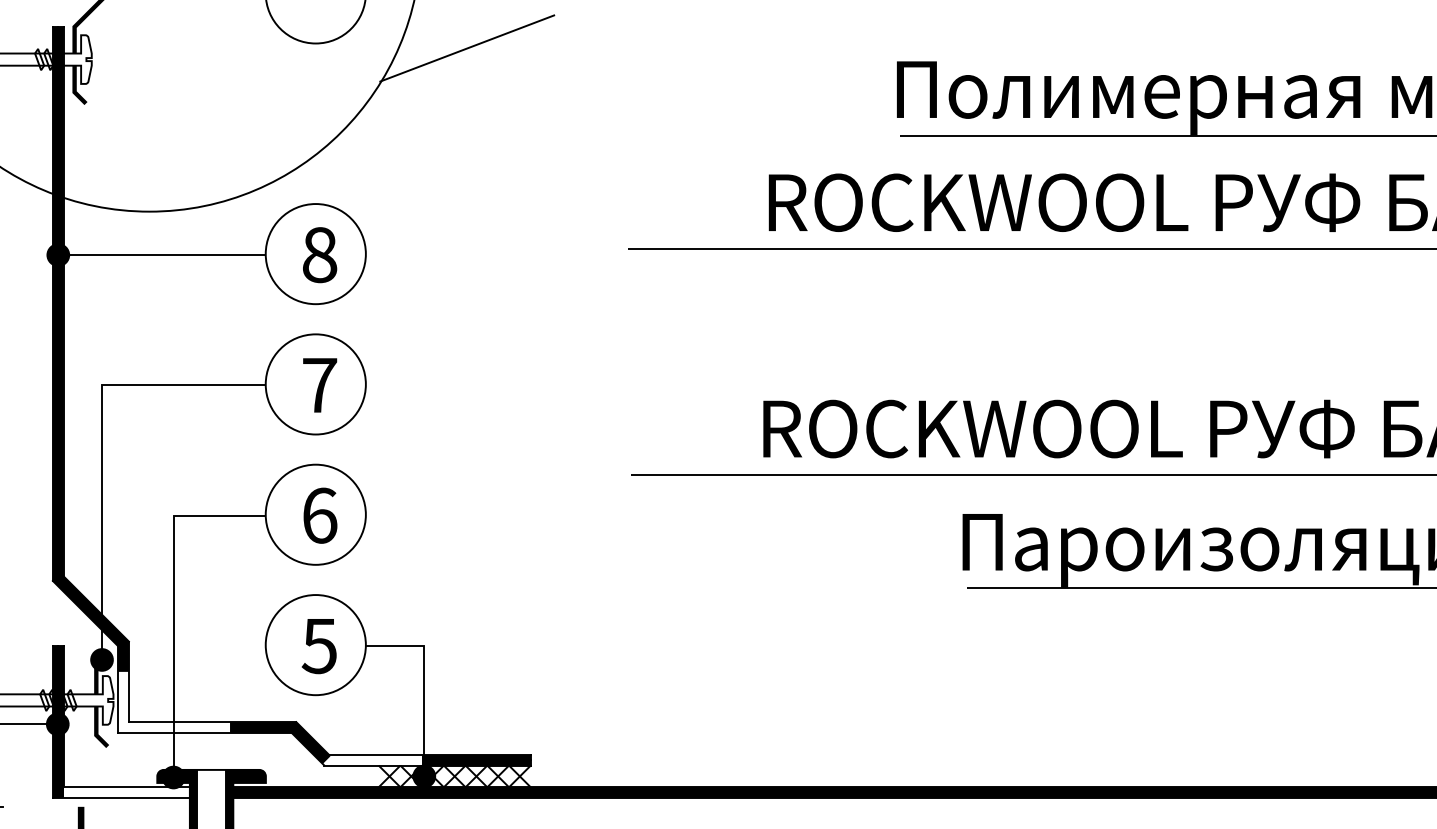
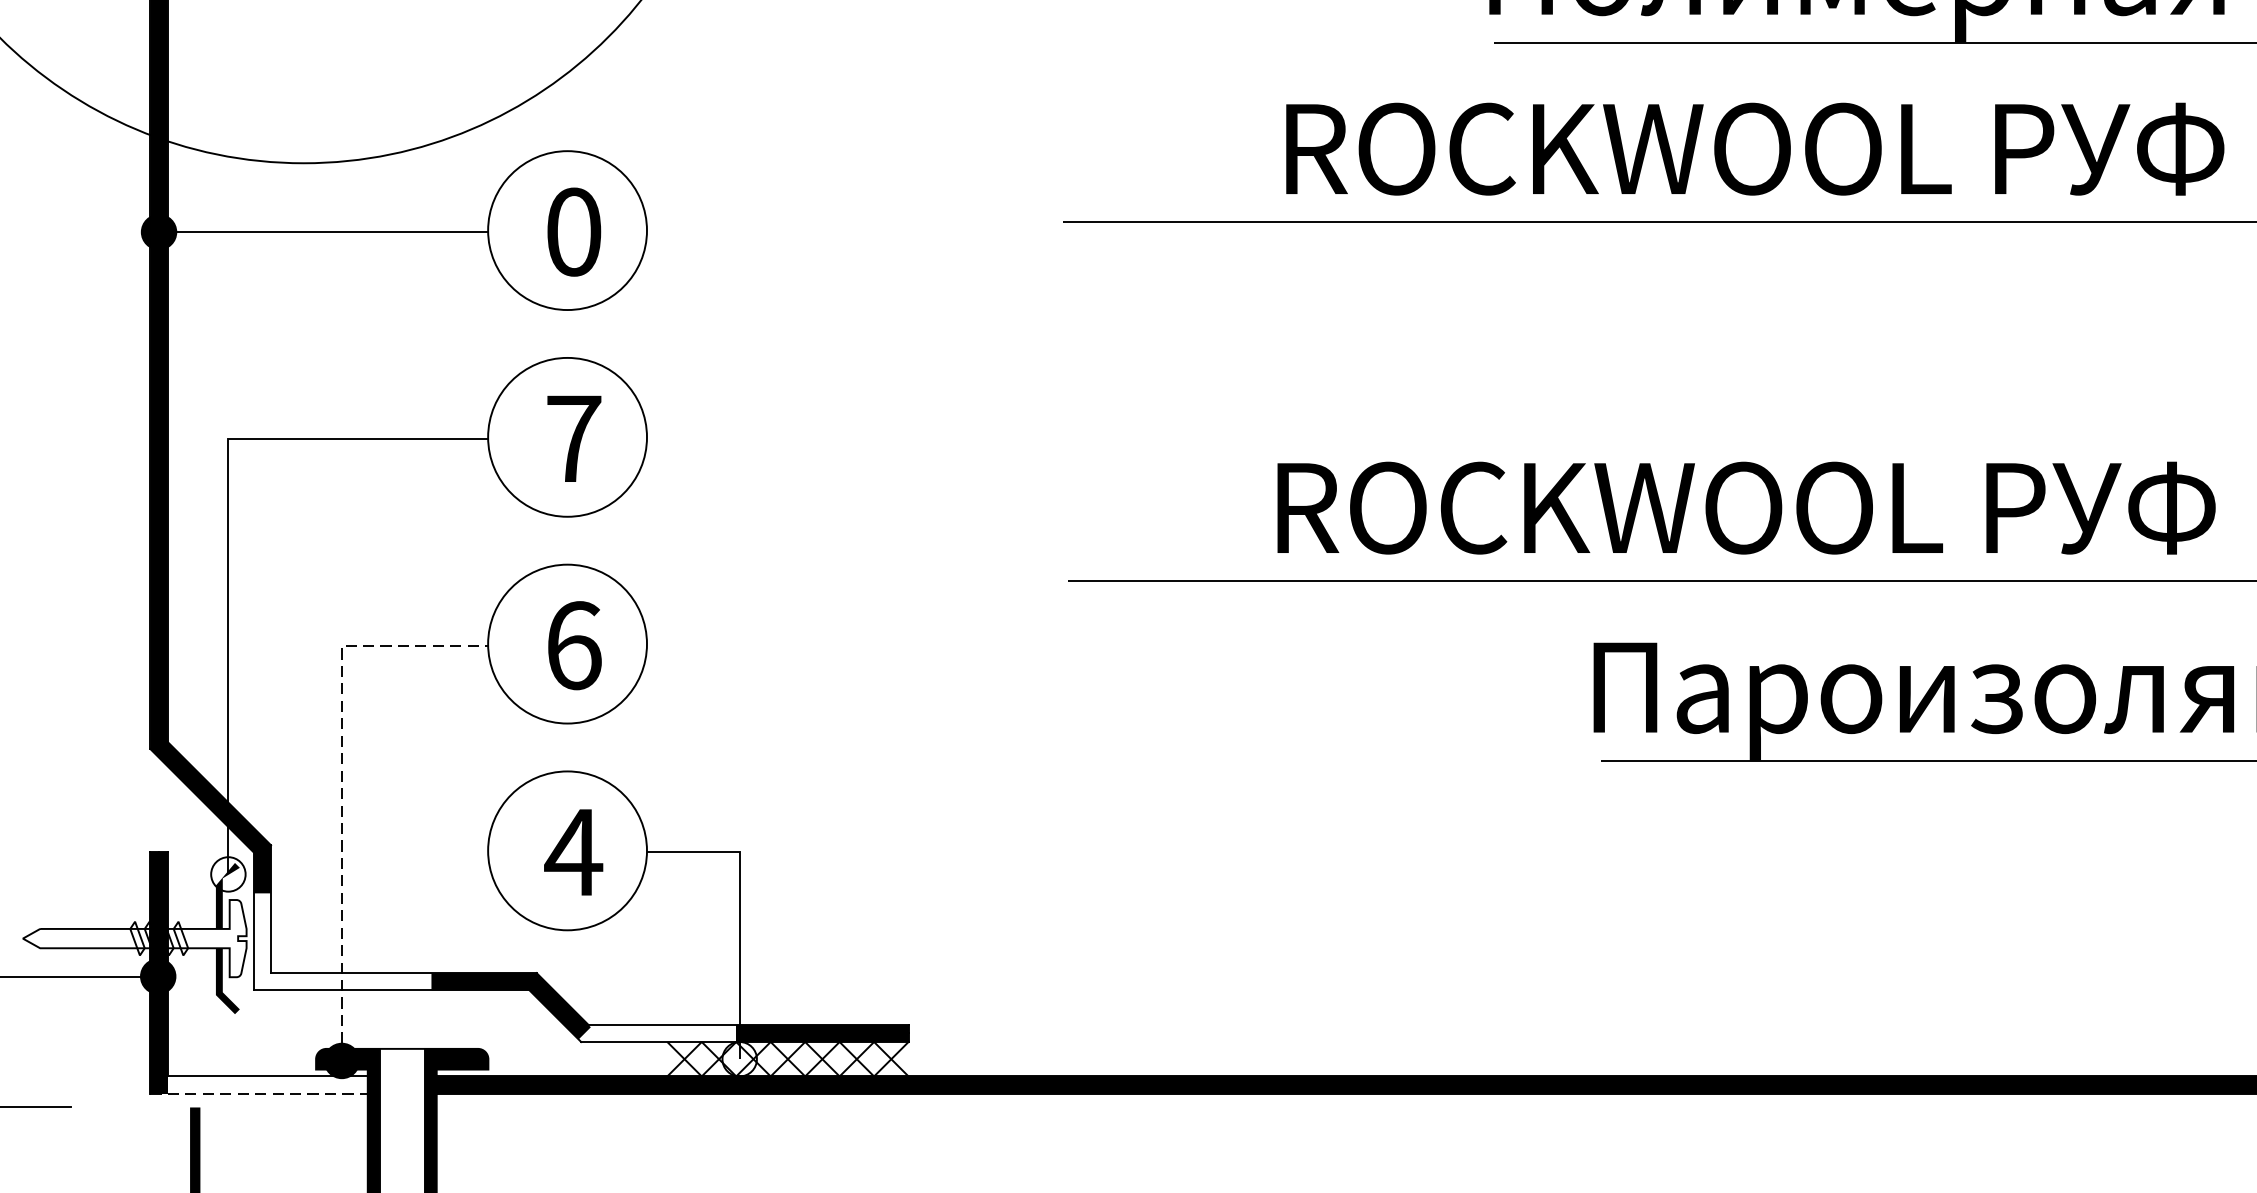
text: (320, 254) -> (574, 231), 8 -> 0
line: (173, 599) -> (341, 778), solid -> dashed
text: (319, 646) -> (573, 853), 5 -> 4
fill: (101, 659) -> (227, 873), removed
fill: (424, 776) -> (739, 1059), removed
line: (121, 798) -> (259, 1094), solid -> dashed

